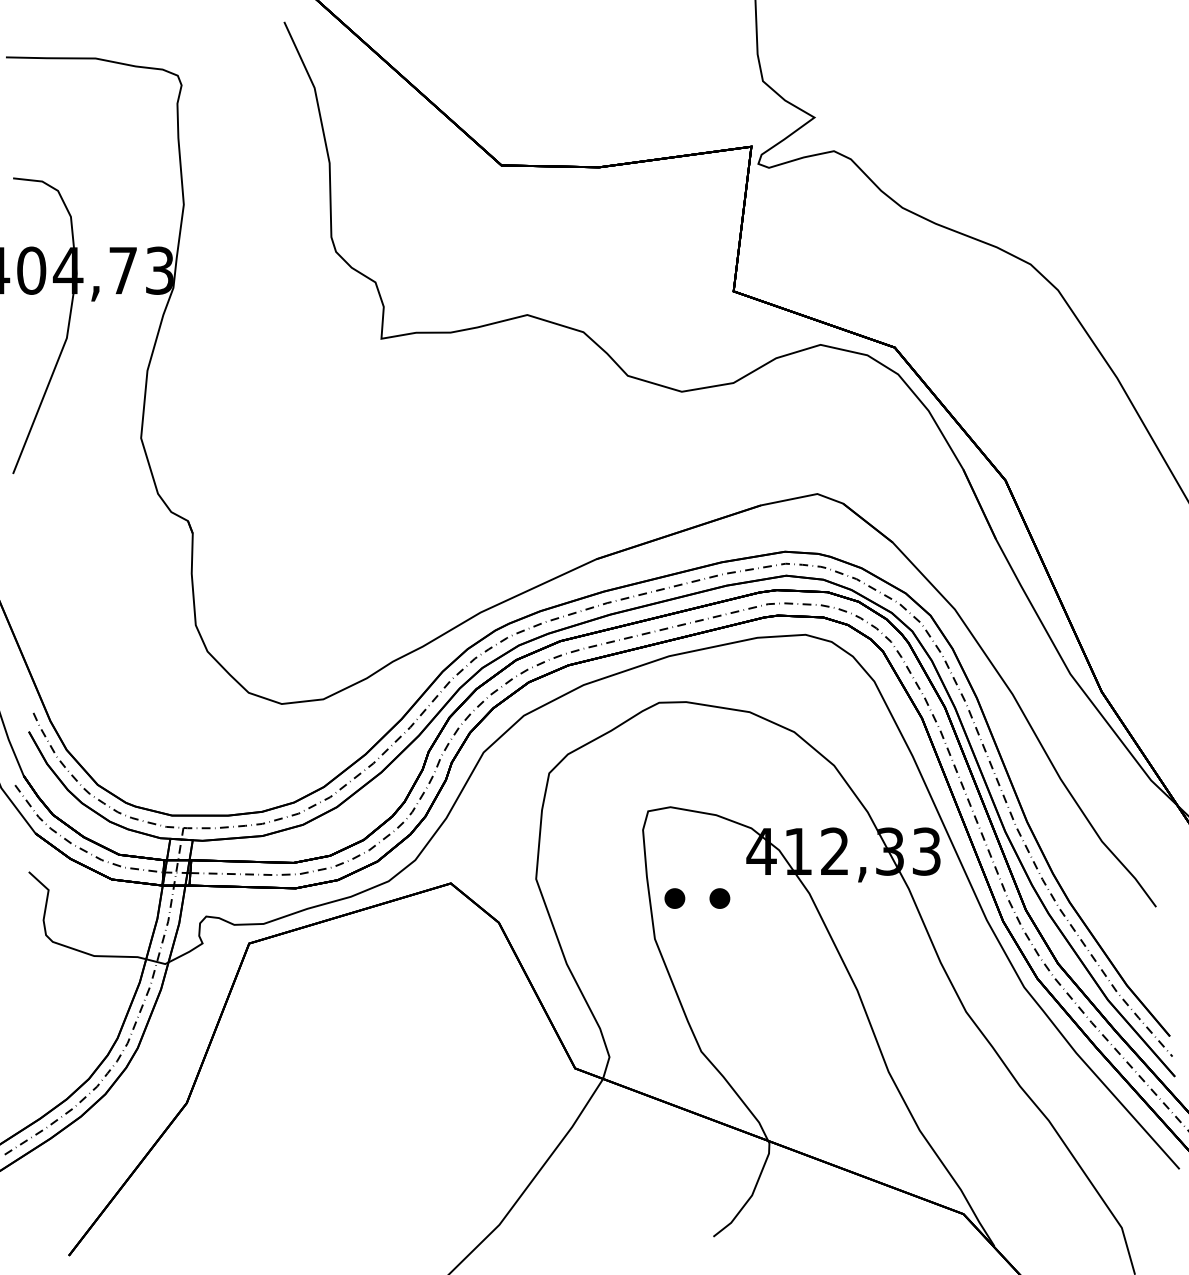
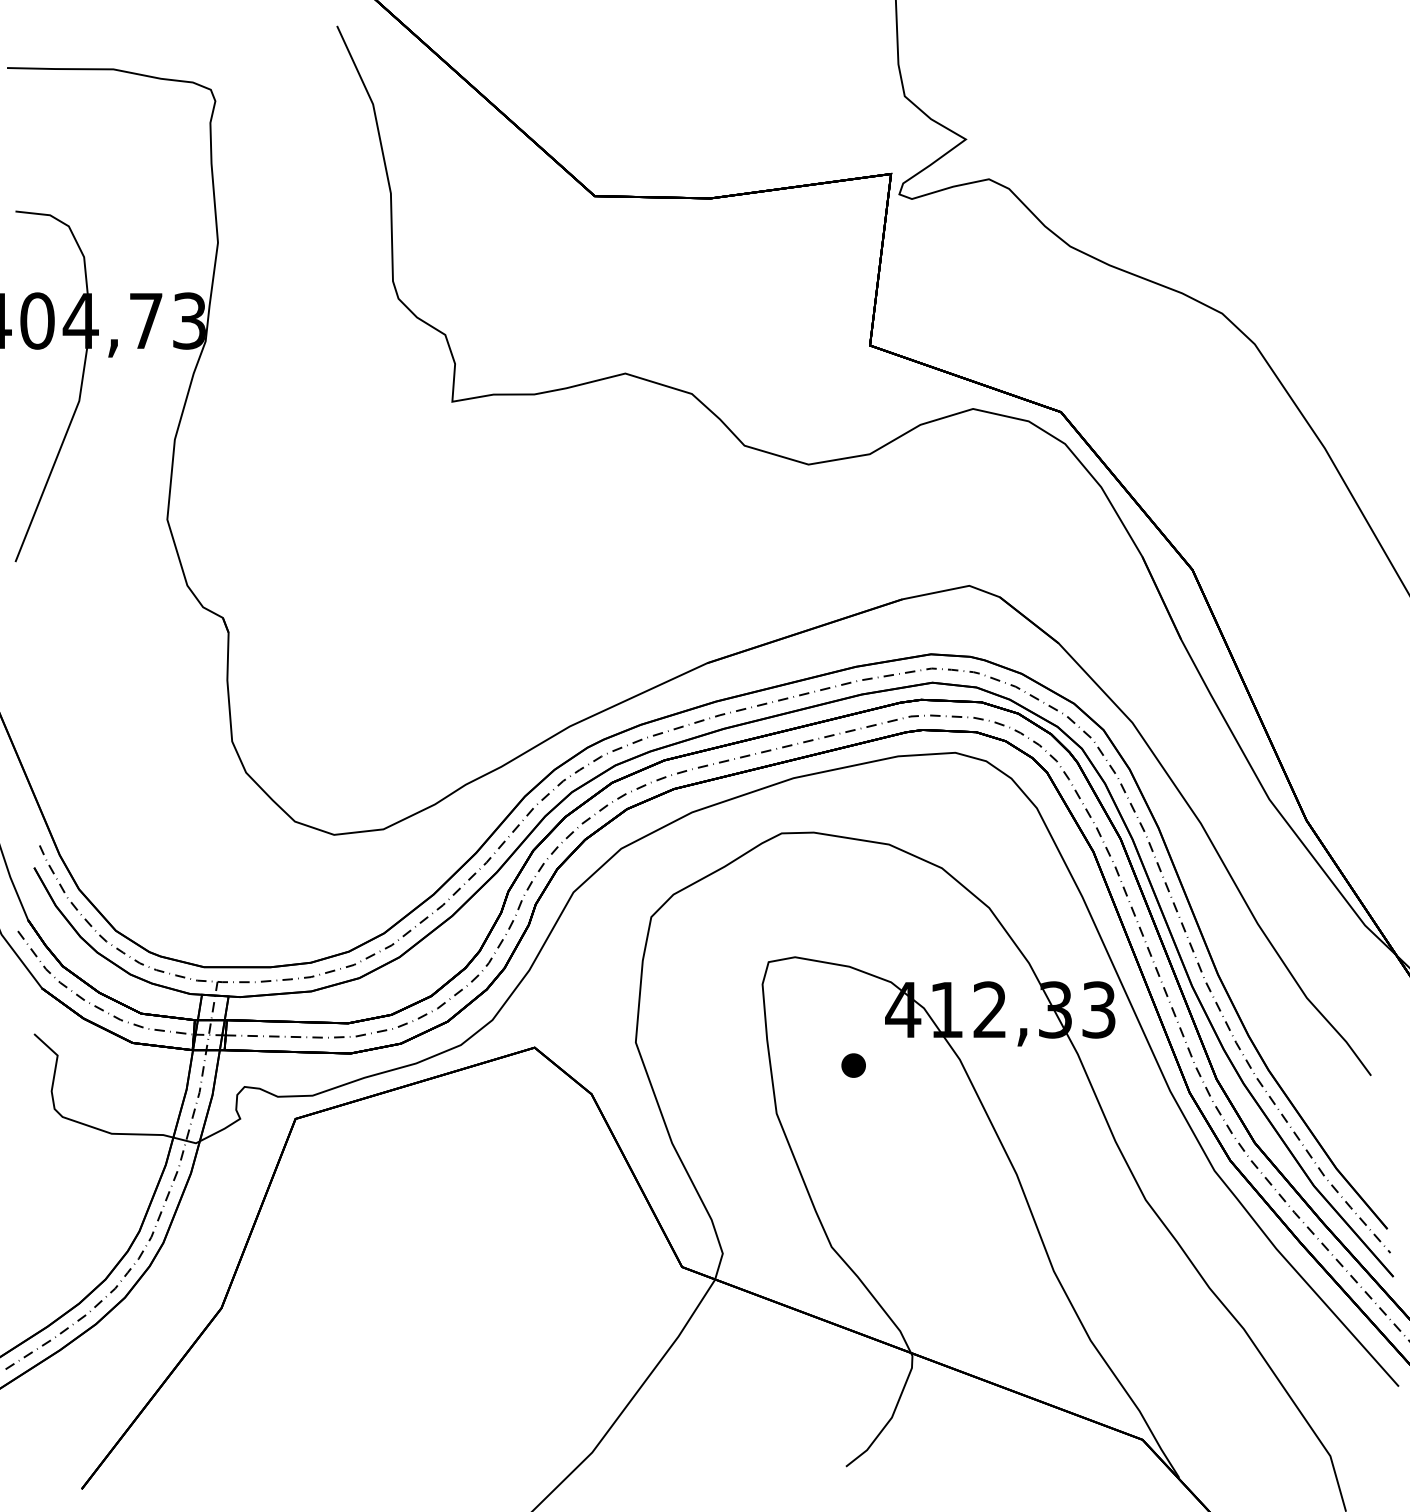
part: (674, 898) -> (799, 1065), removed

